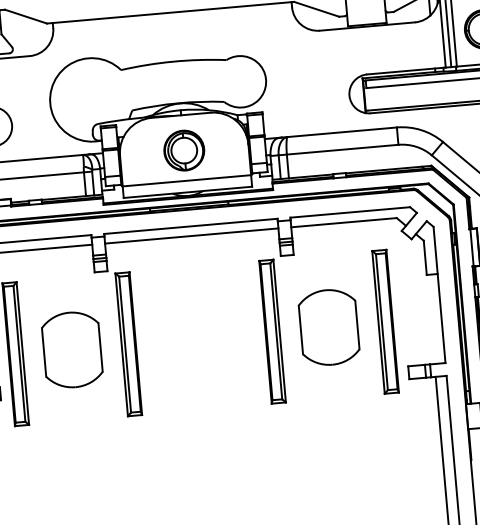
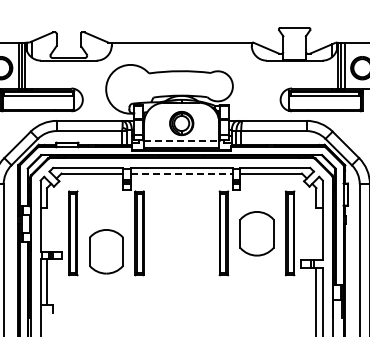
line: (186, 181) -> (181, 141), solid -> dashed
line: (191, 235) -> (181, 173), solid -> dashed
part: (72, 349) -> (106, 251), moved

